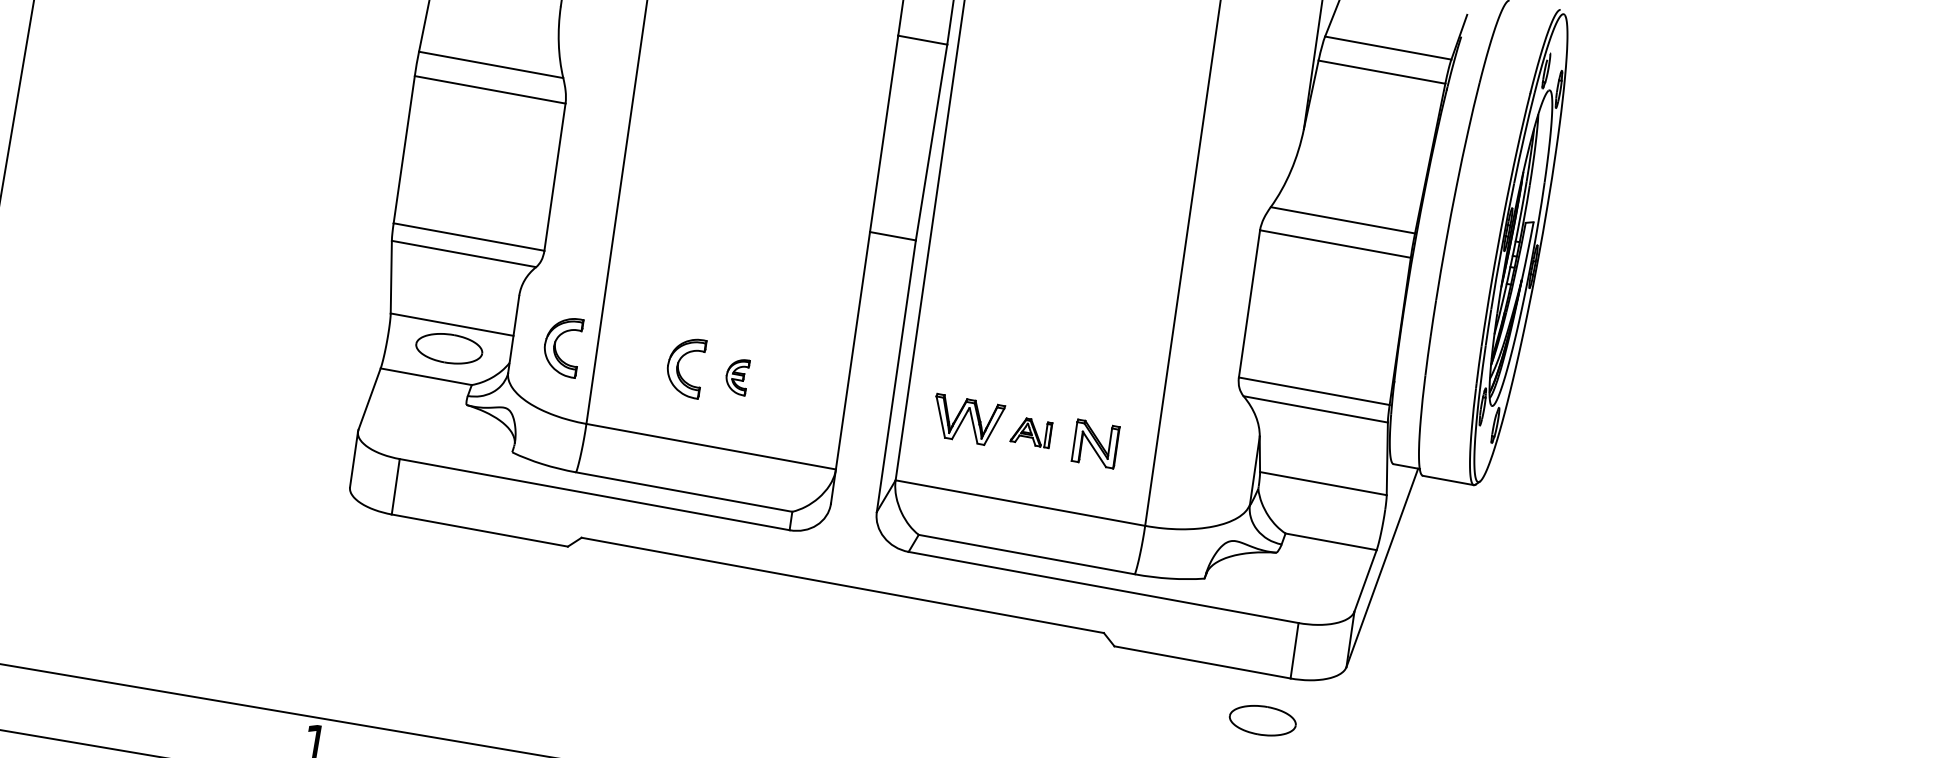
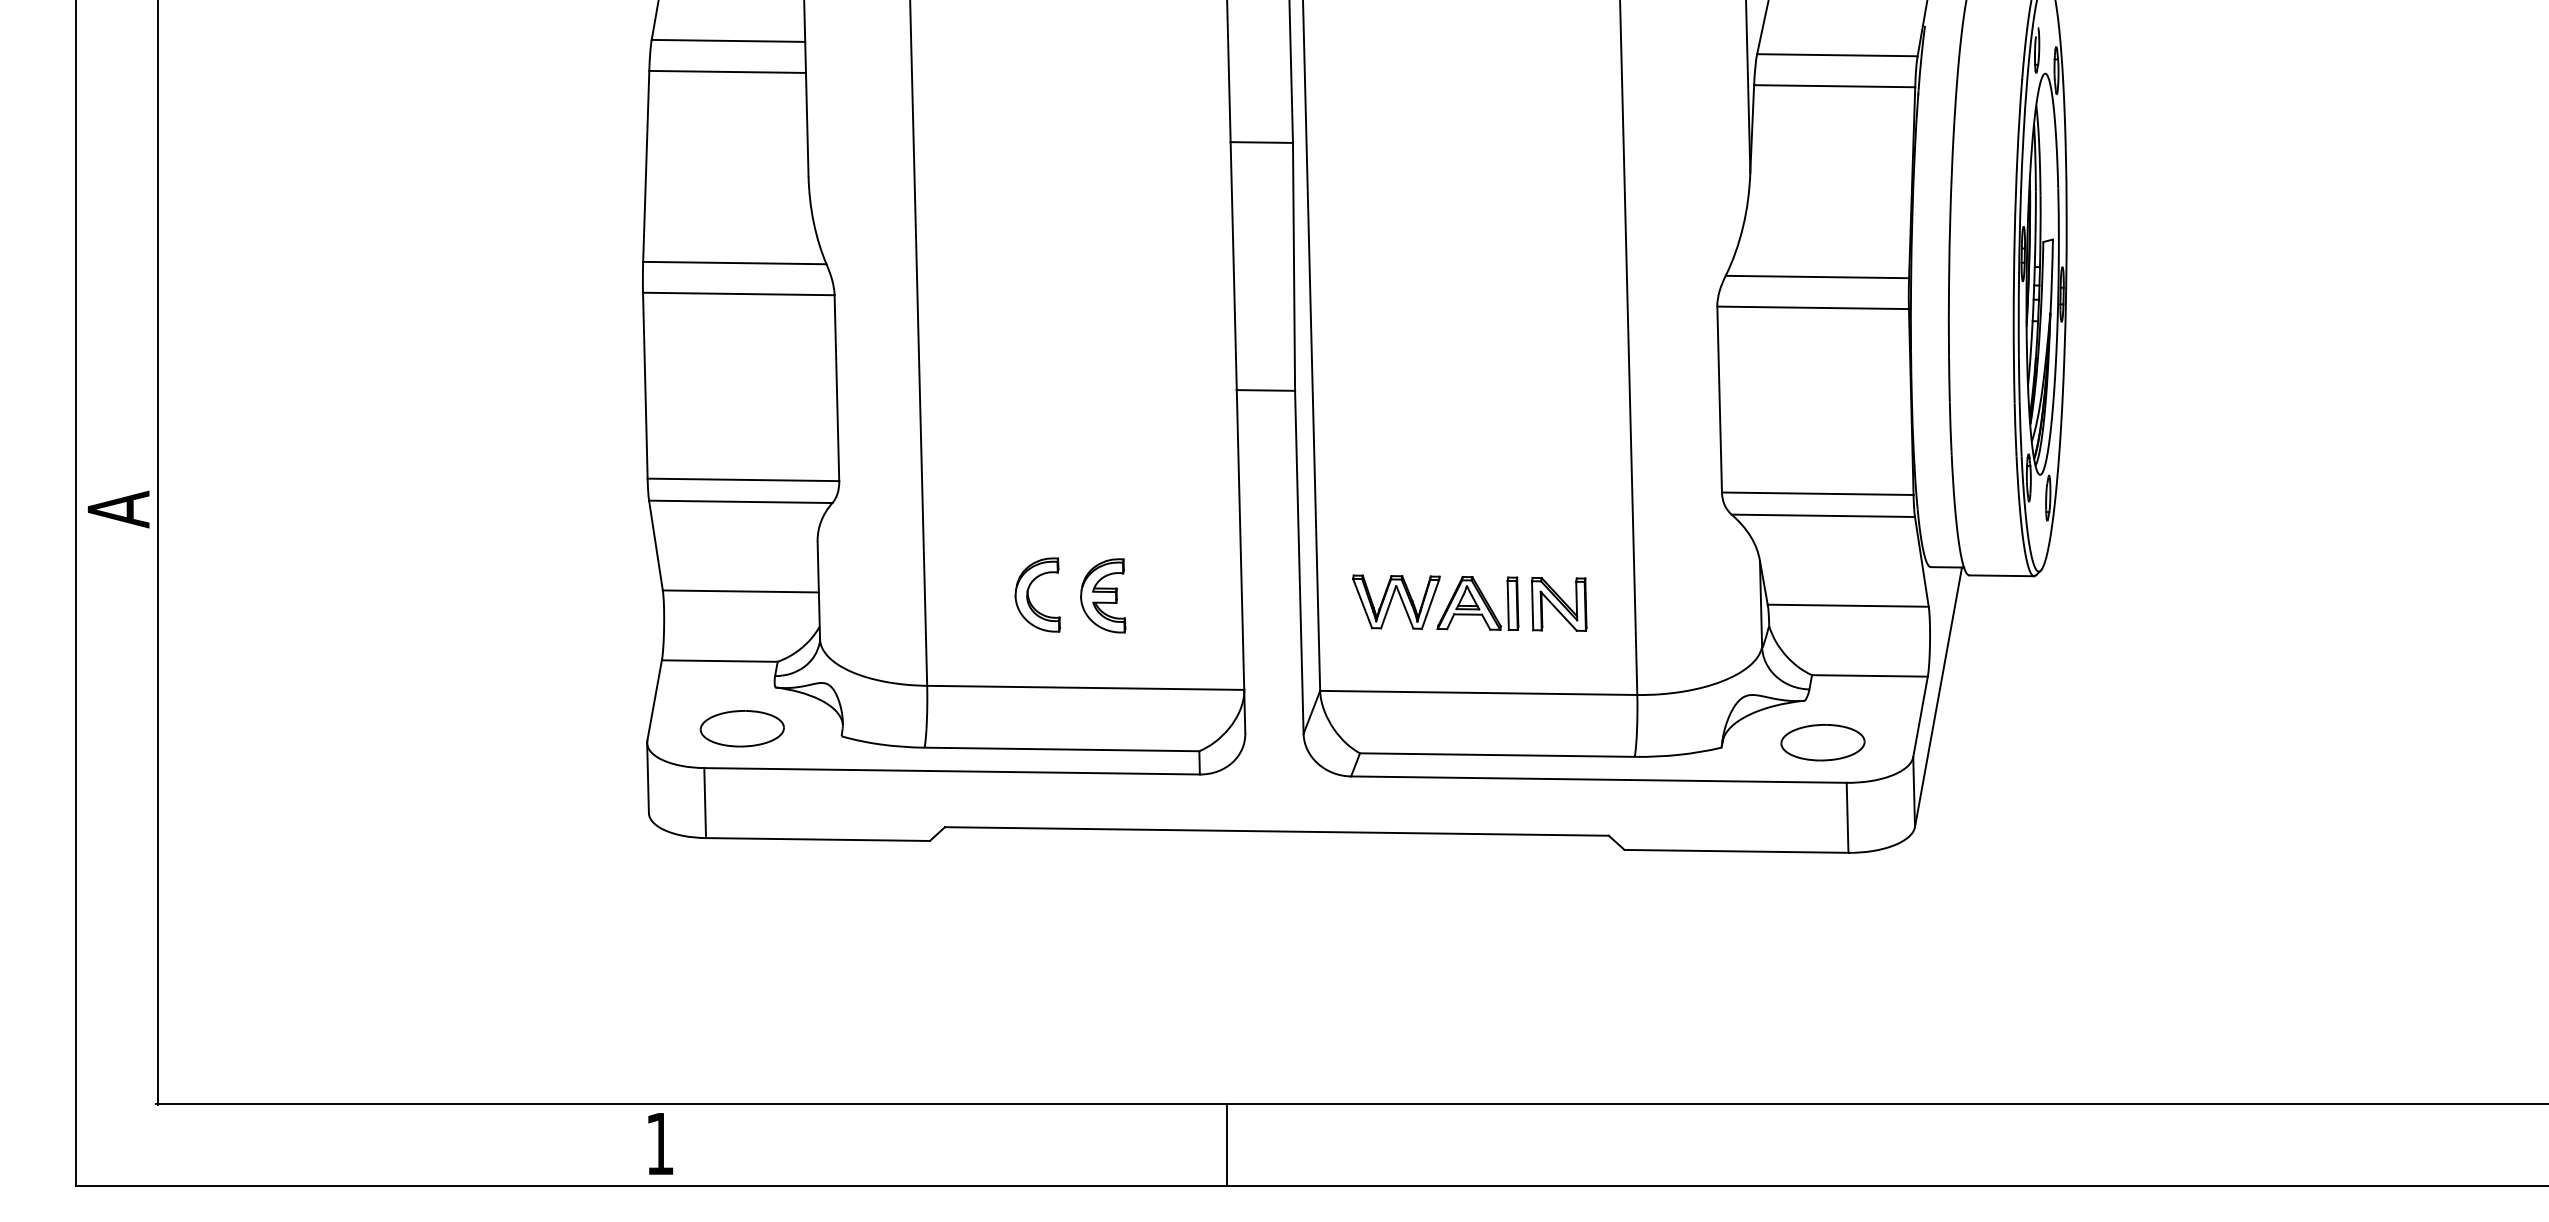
part: (555, 347) -> (873, 597), removed
part: (448, 348) -> (741, 728), moved
part: (737, 376) -> (1103, 595), size x1.67
part: (1031, 431) -> (1477, 602), size x1.67
part: (1262, 720) -> (1822, 742), moved

